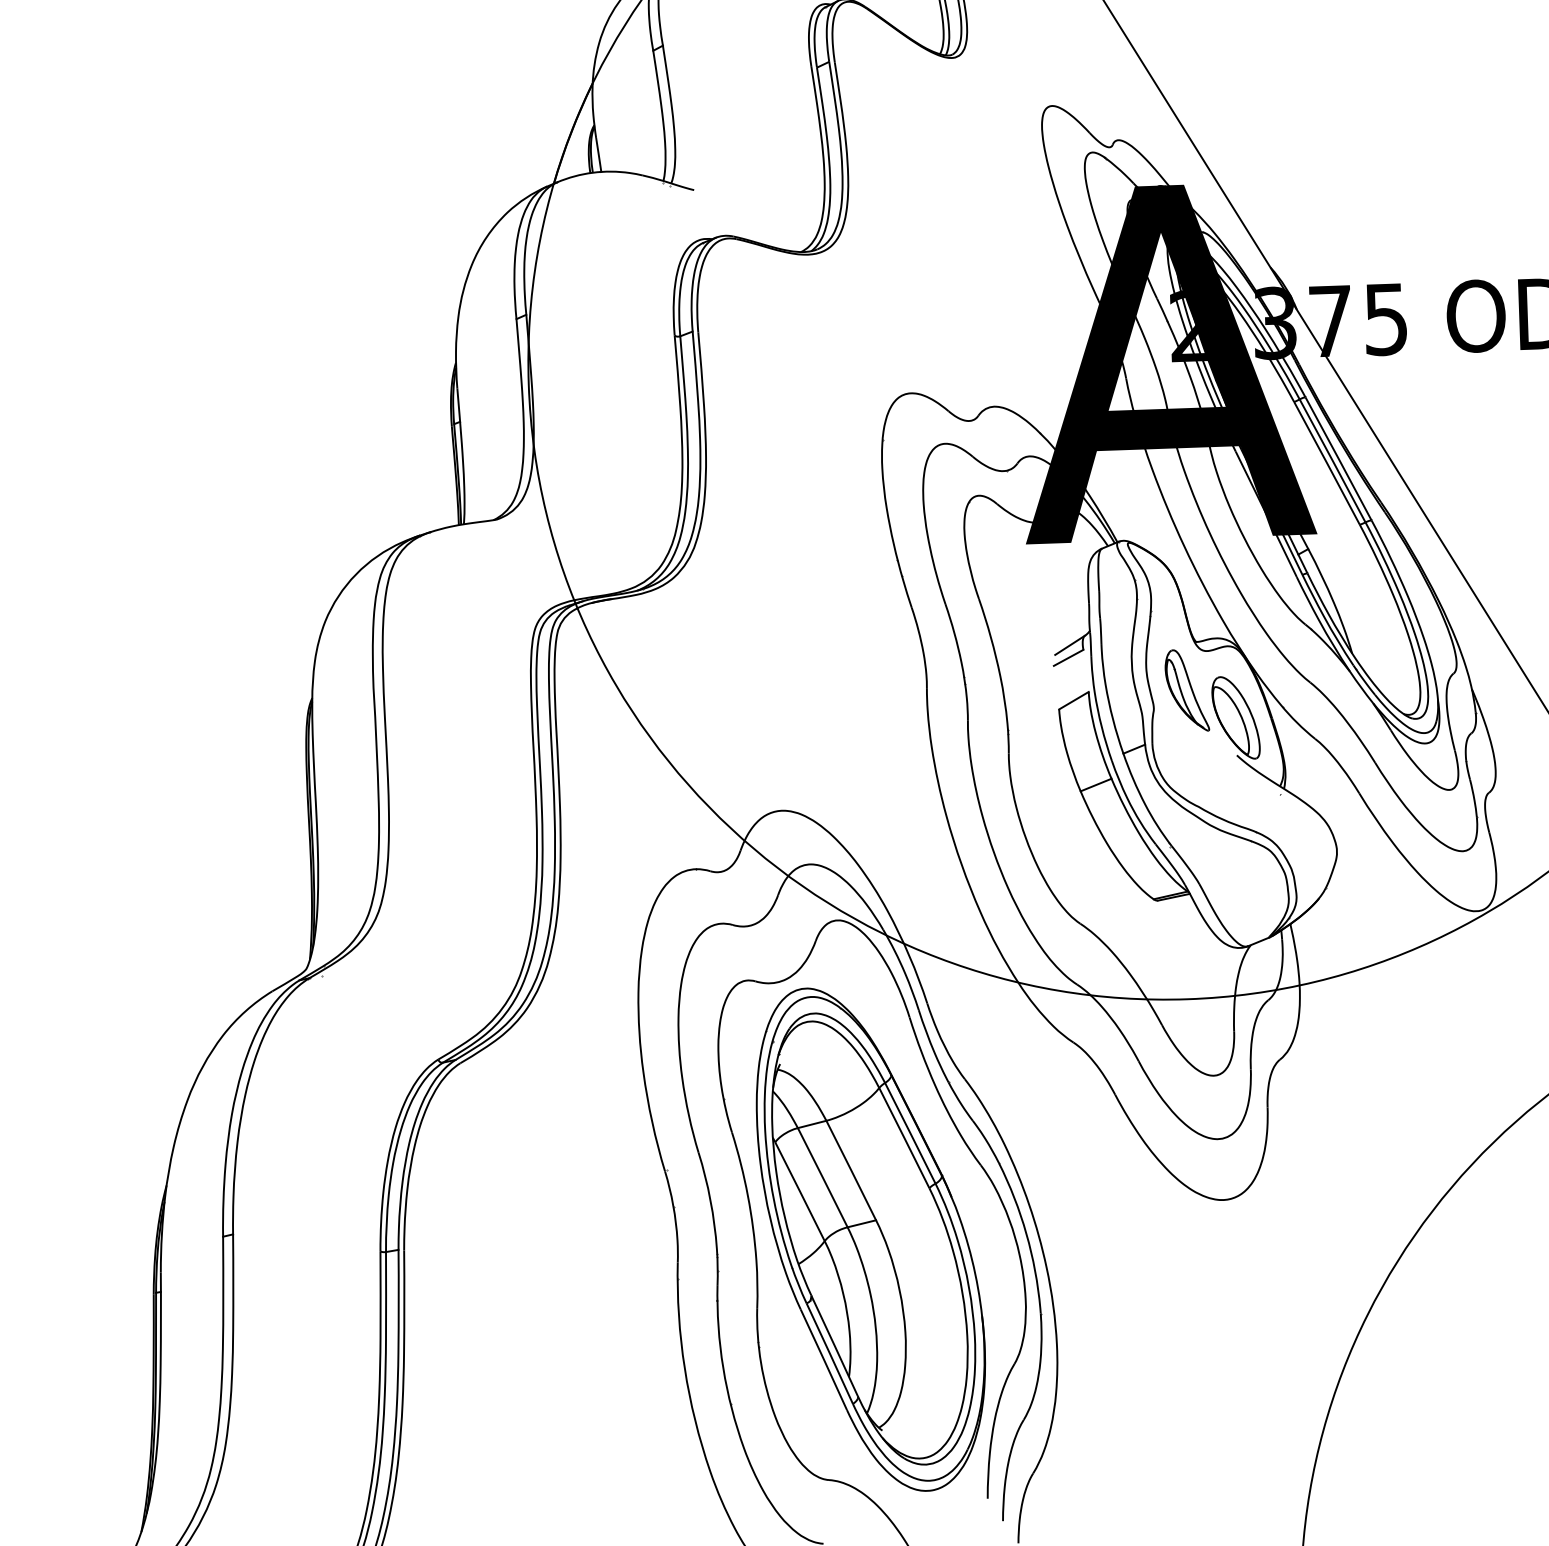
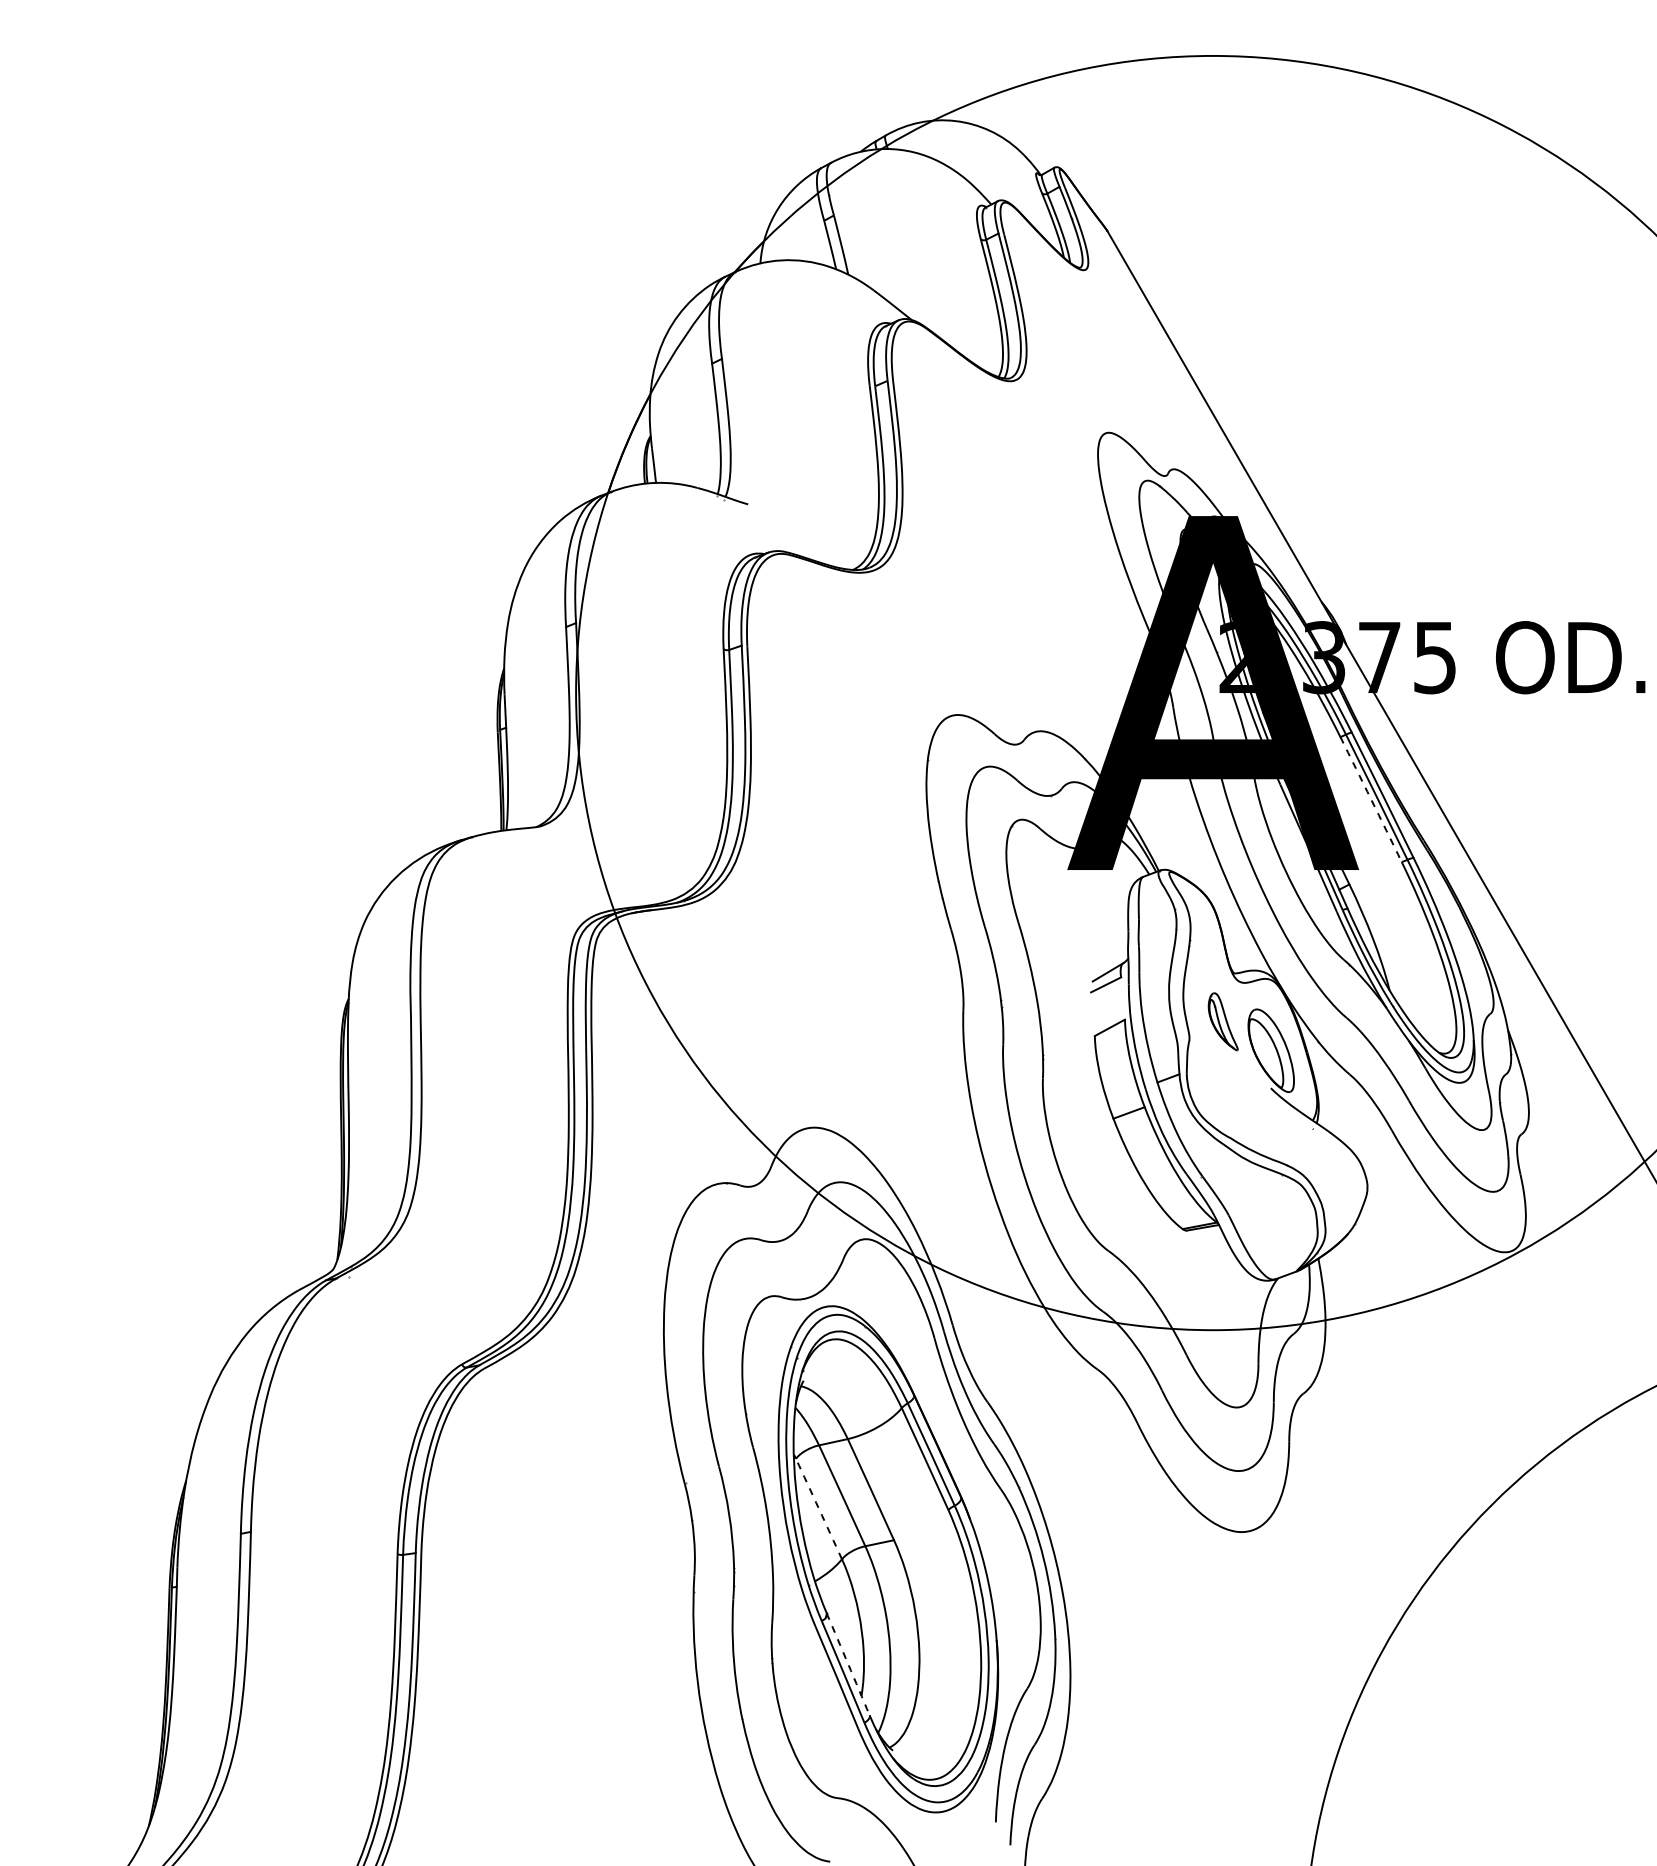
line: (1327, 463) -> (1371, 799), solid -> dashed
part: (1186, 690) -> (1222, 1021), size x0.7
line: (800, 1191) -> (819, 1508), solid -> dashed
line: (834, 1346) -> (848, 1664), solid -> dashed

